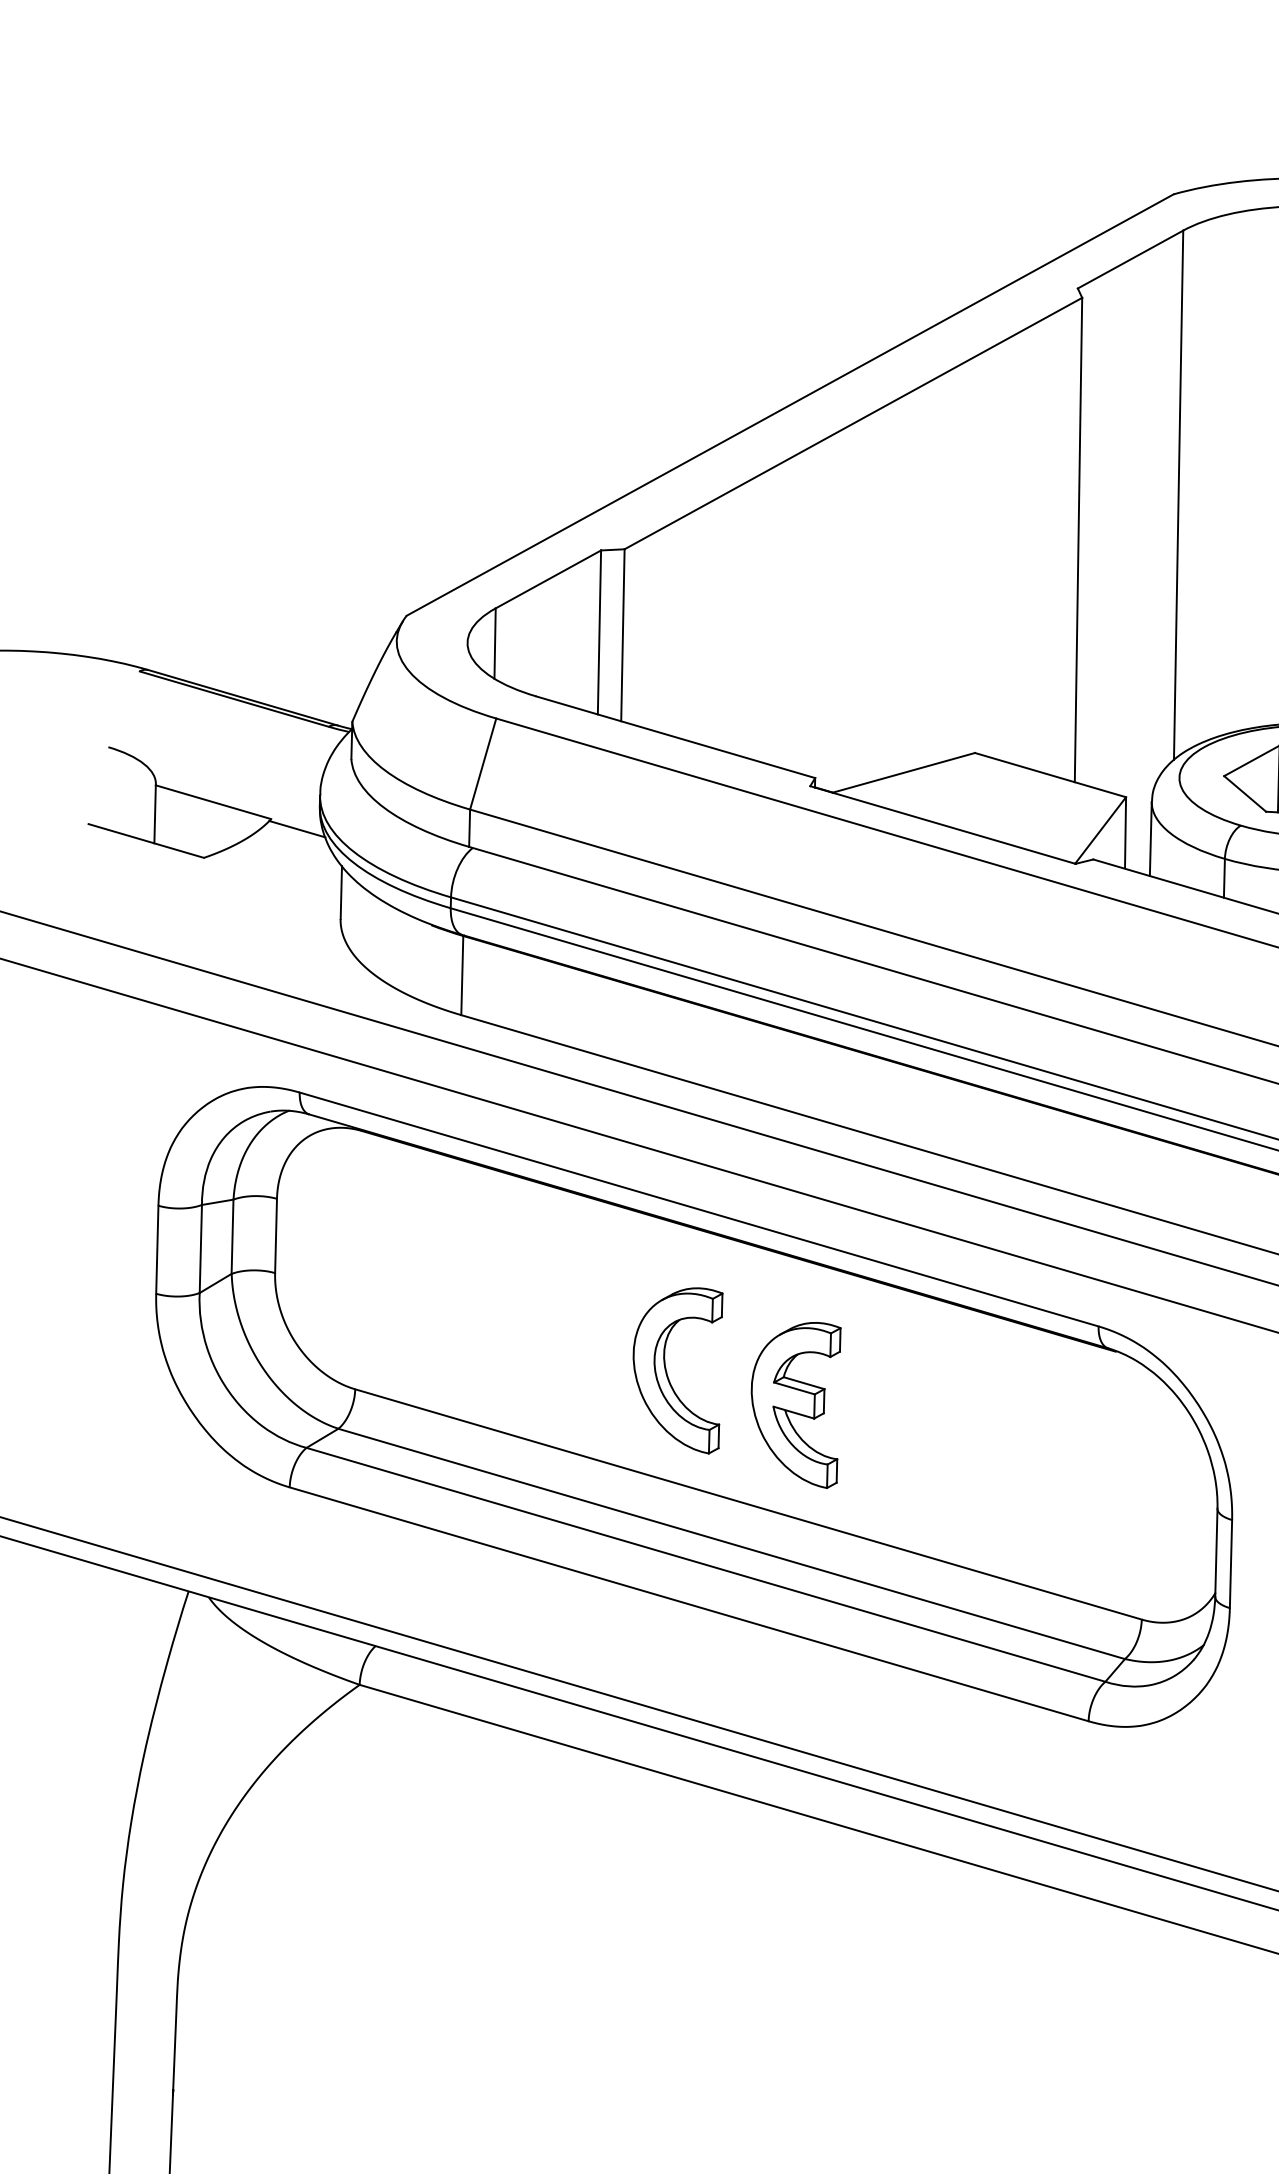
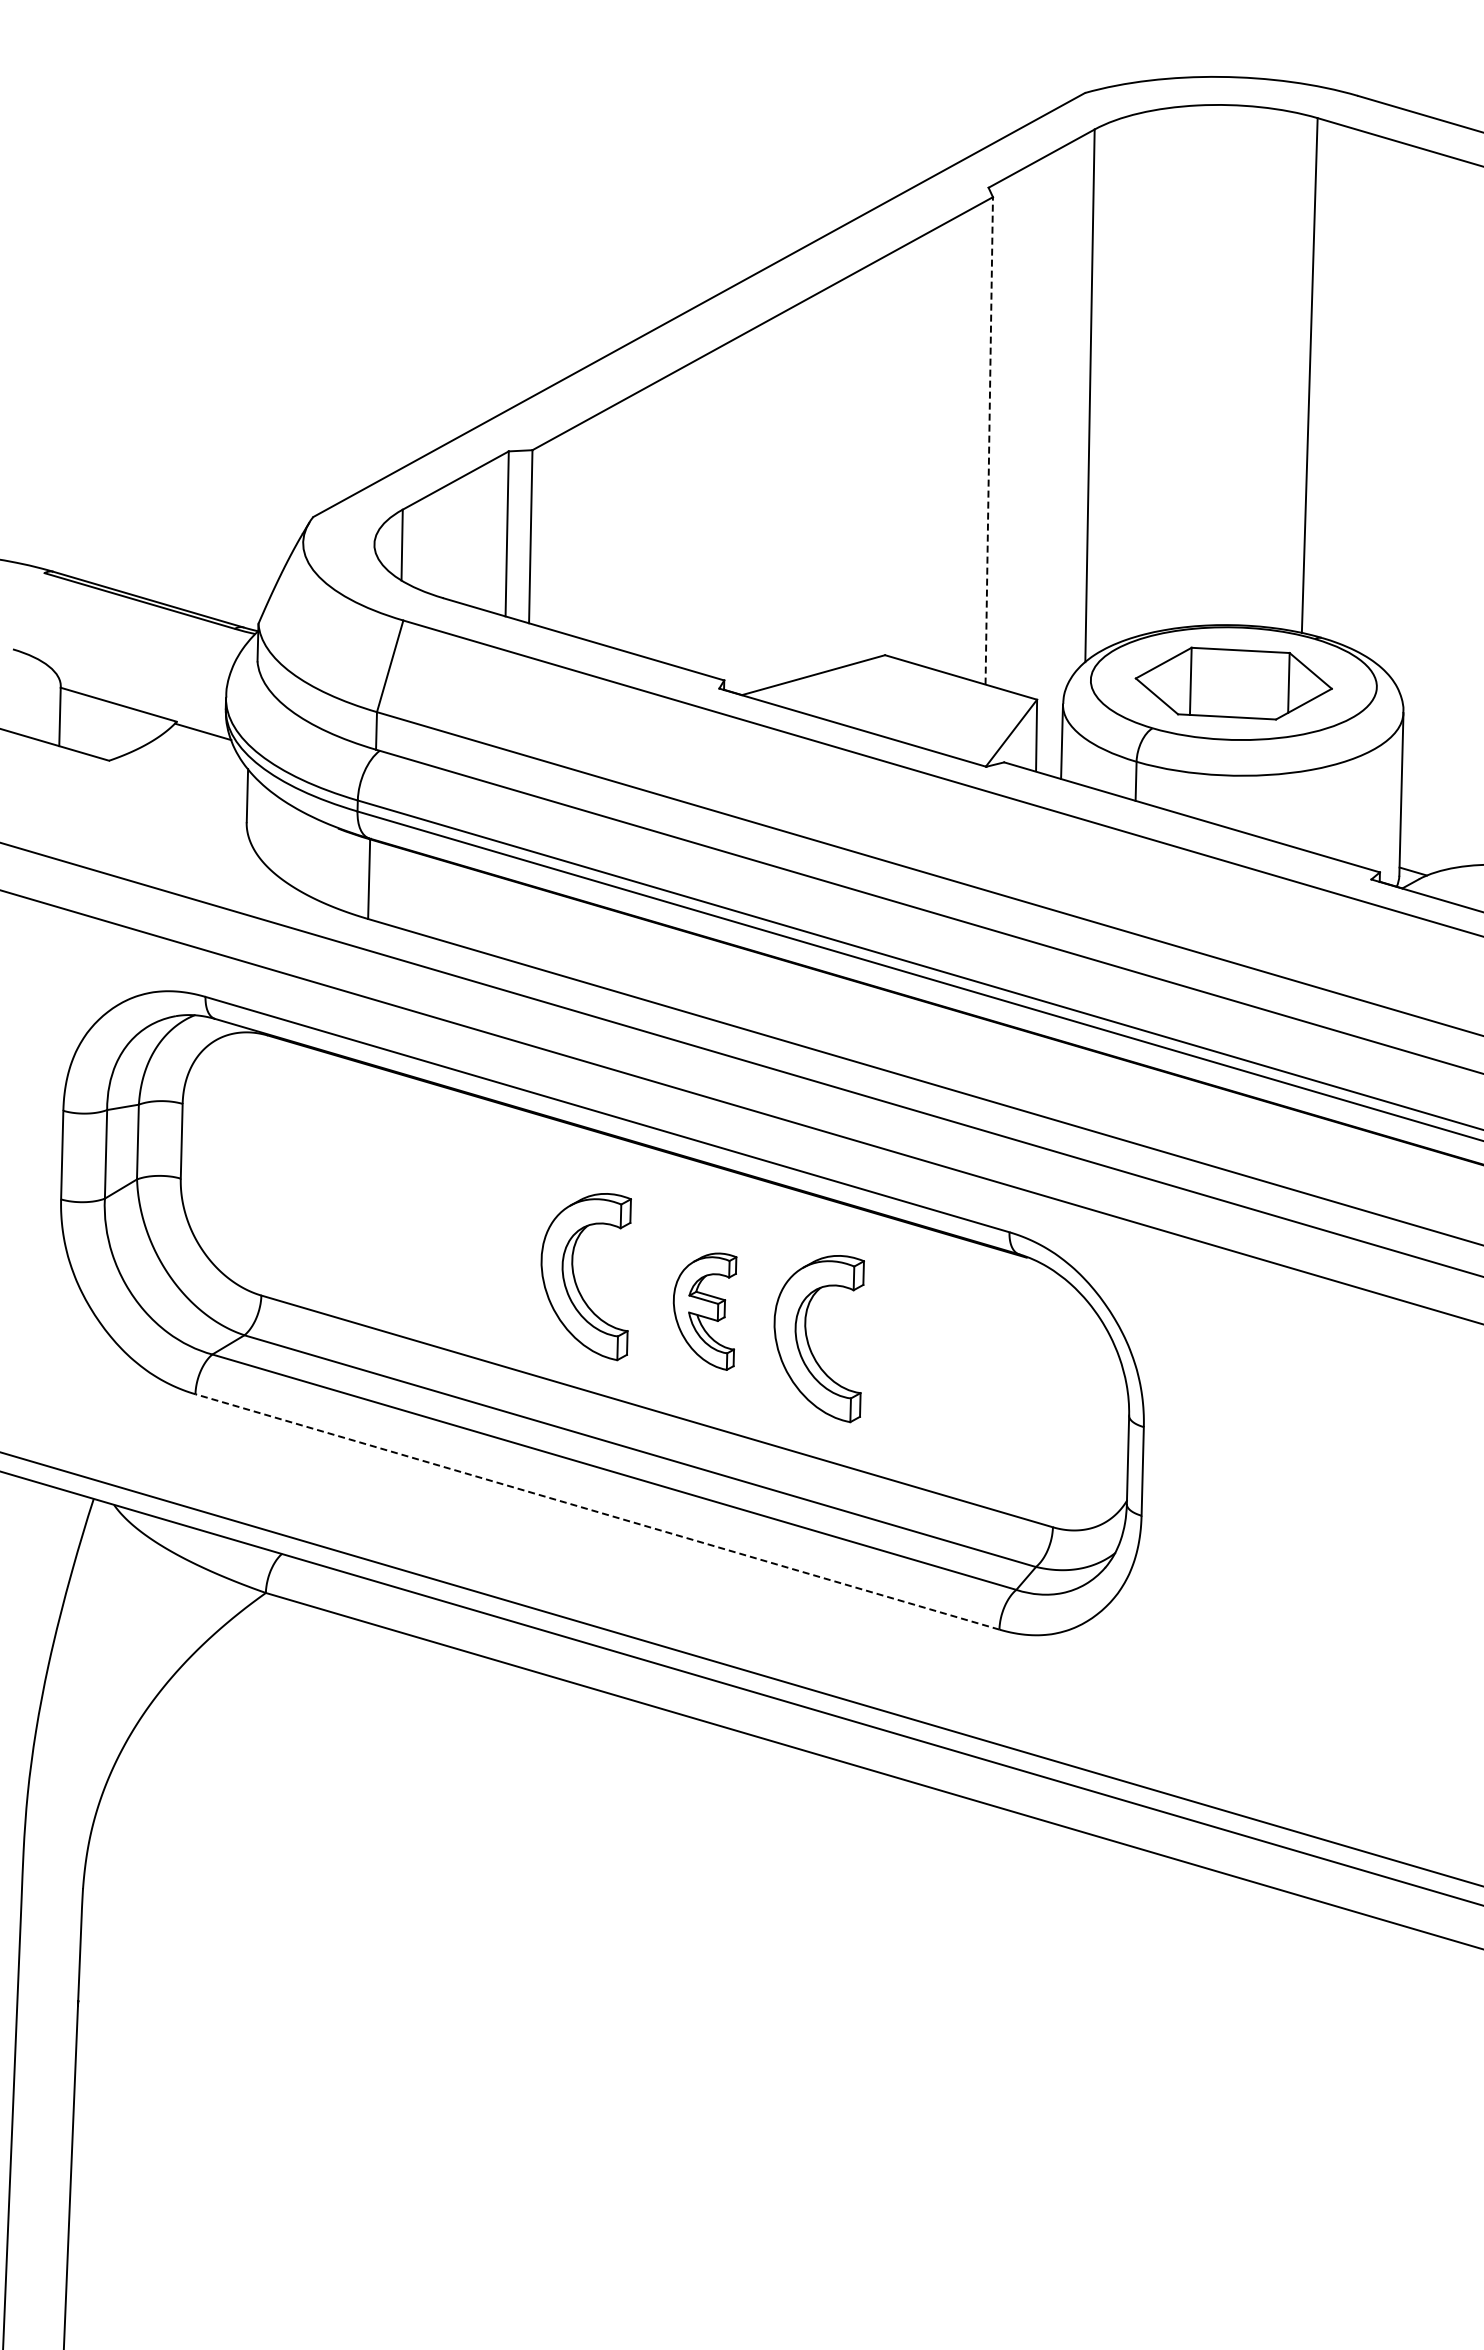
line: (1078, 539) -> (989, 440), solid -> dashed
part: (795, 1405) -> (704, 1311), size x0.7
part: (899, 1436) -> (809, 1343), added
line: (689, 1603) -> (597, 1511), solid -> dashed

